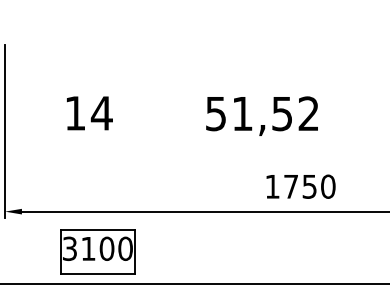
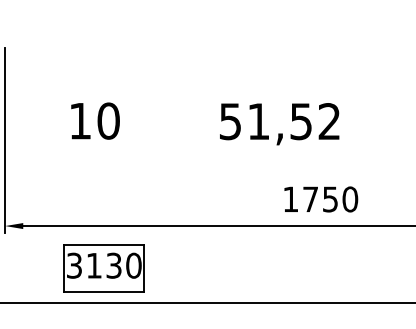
text: (101, 113) -> (108, 121), 14 -> 10
text: (106, 248) -> (113, 265), 3100 -> 3130

